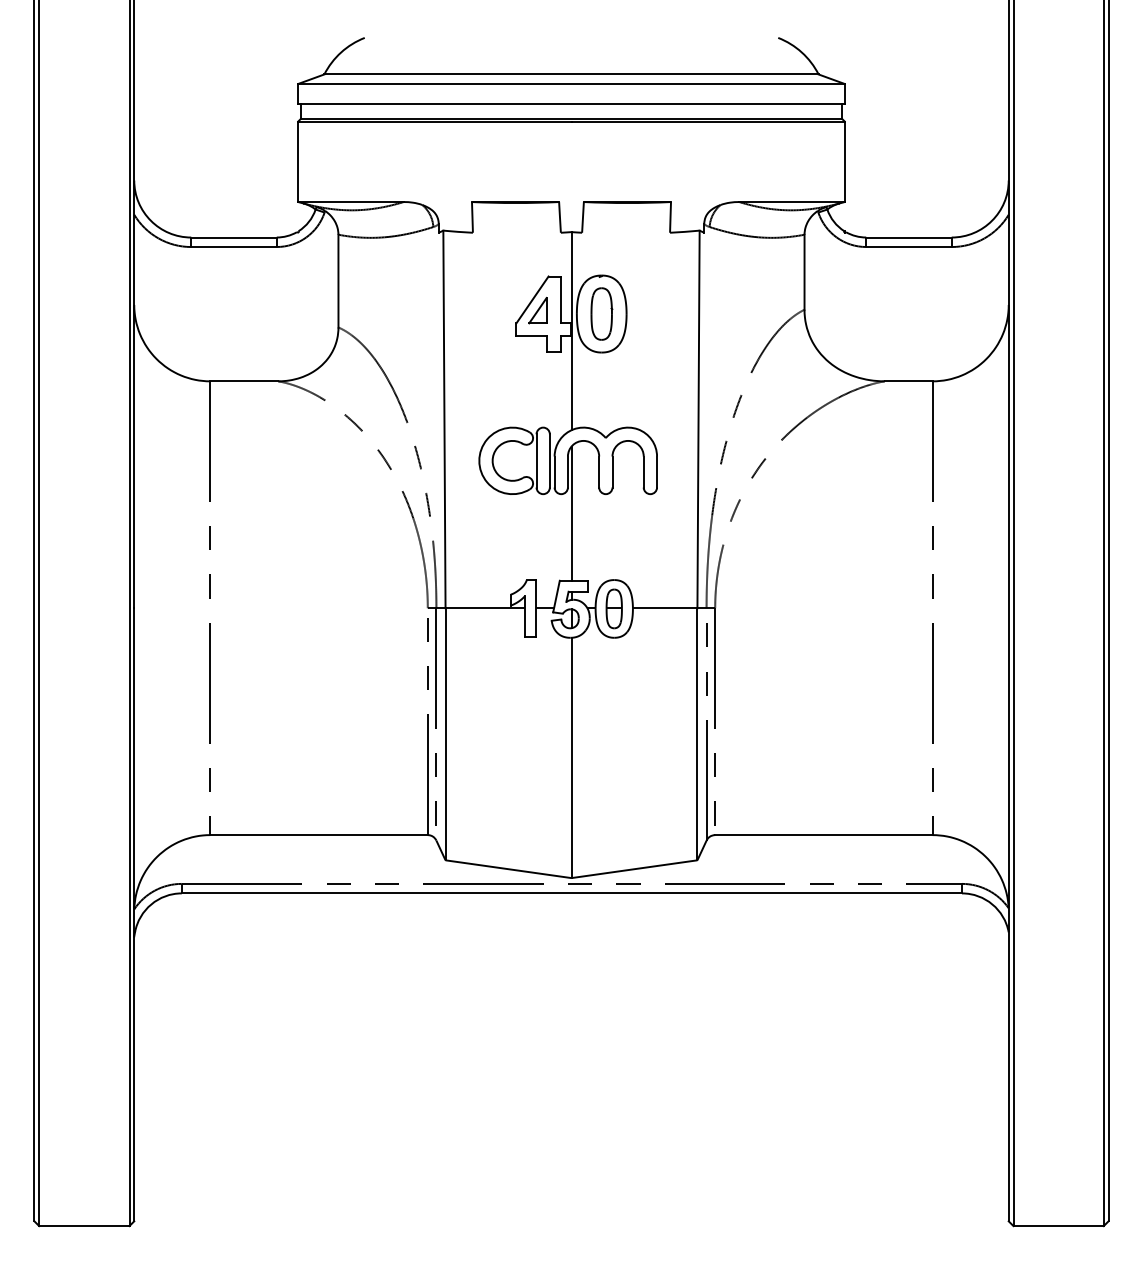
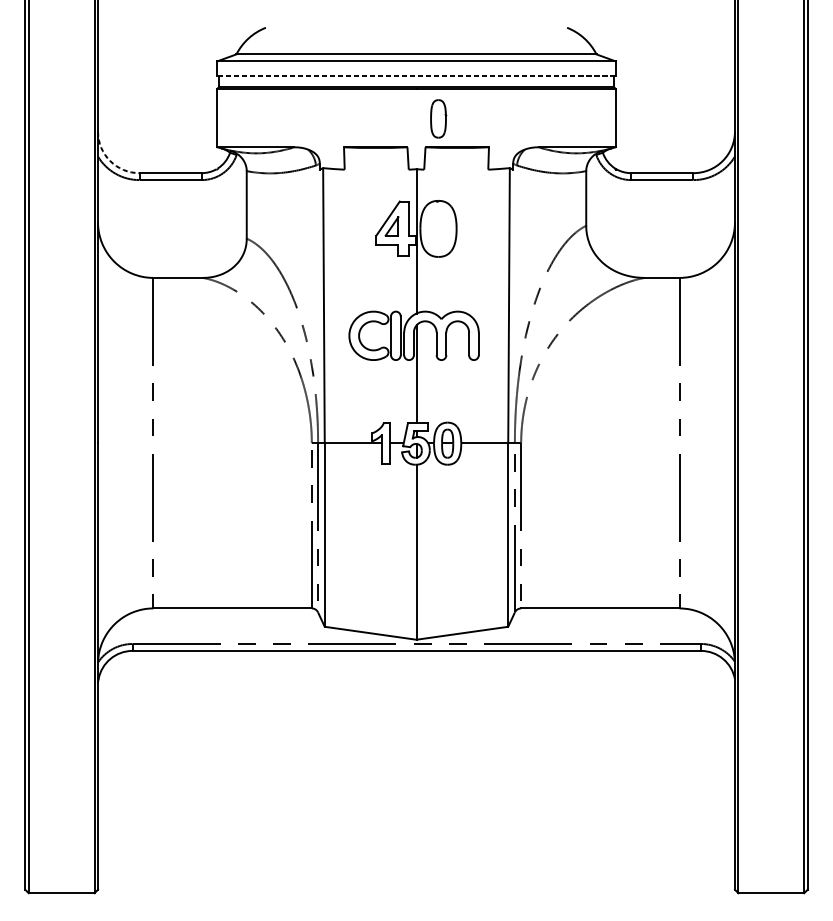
line: (570, 104) -> (415, 76), solid -> dashed
arc: (150, 220) -> (109, 160), solid -> dashed
part: (601, 313) -> (438, 118), moved

